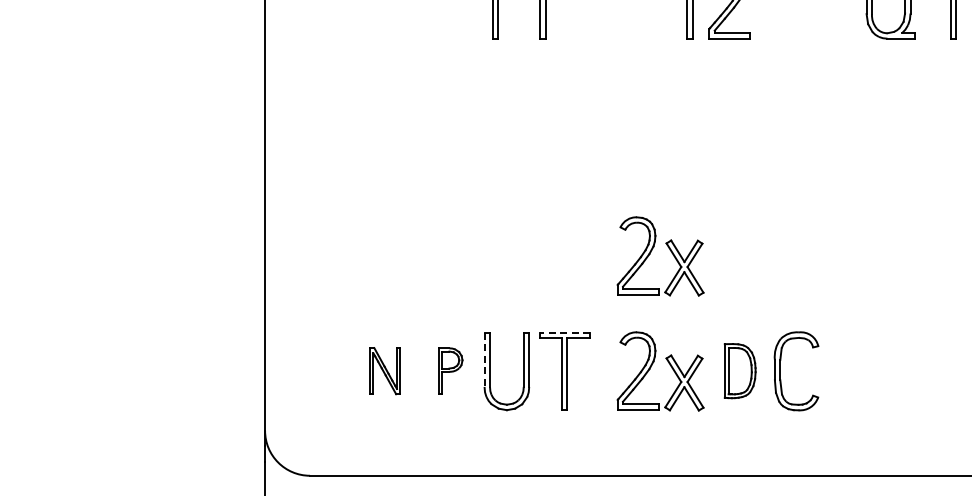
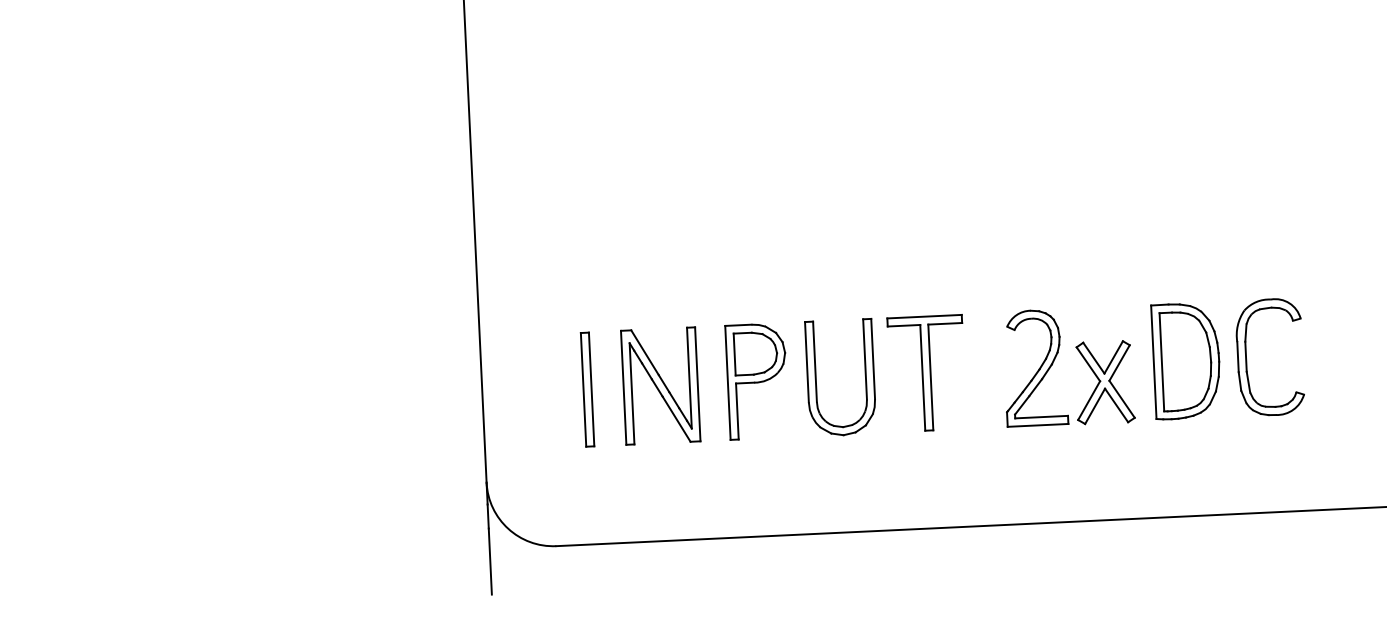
part: (651, 252) -> (1046, 191), removed
line: (564, 332) -> (923, 316), dashed -> solid
line: (484, 360) -> (806, 363), dashed -> solid
part: (384, 370) -> (659, 384), size x1.67
part: (740, 370) -> (1187, 360), size x1.43
part: (335, 371) -> (586, 389), added
part: (450, 371) -> (757, 381), size x1.67

